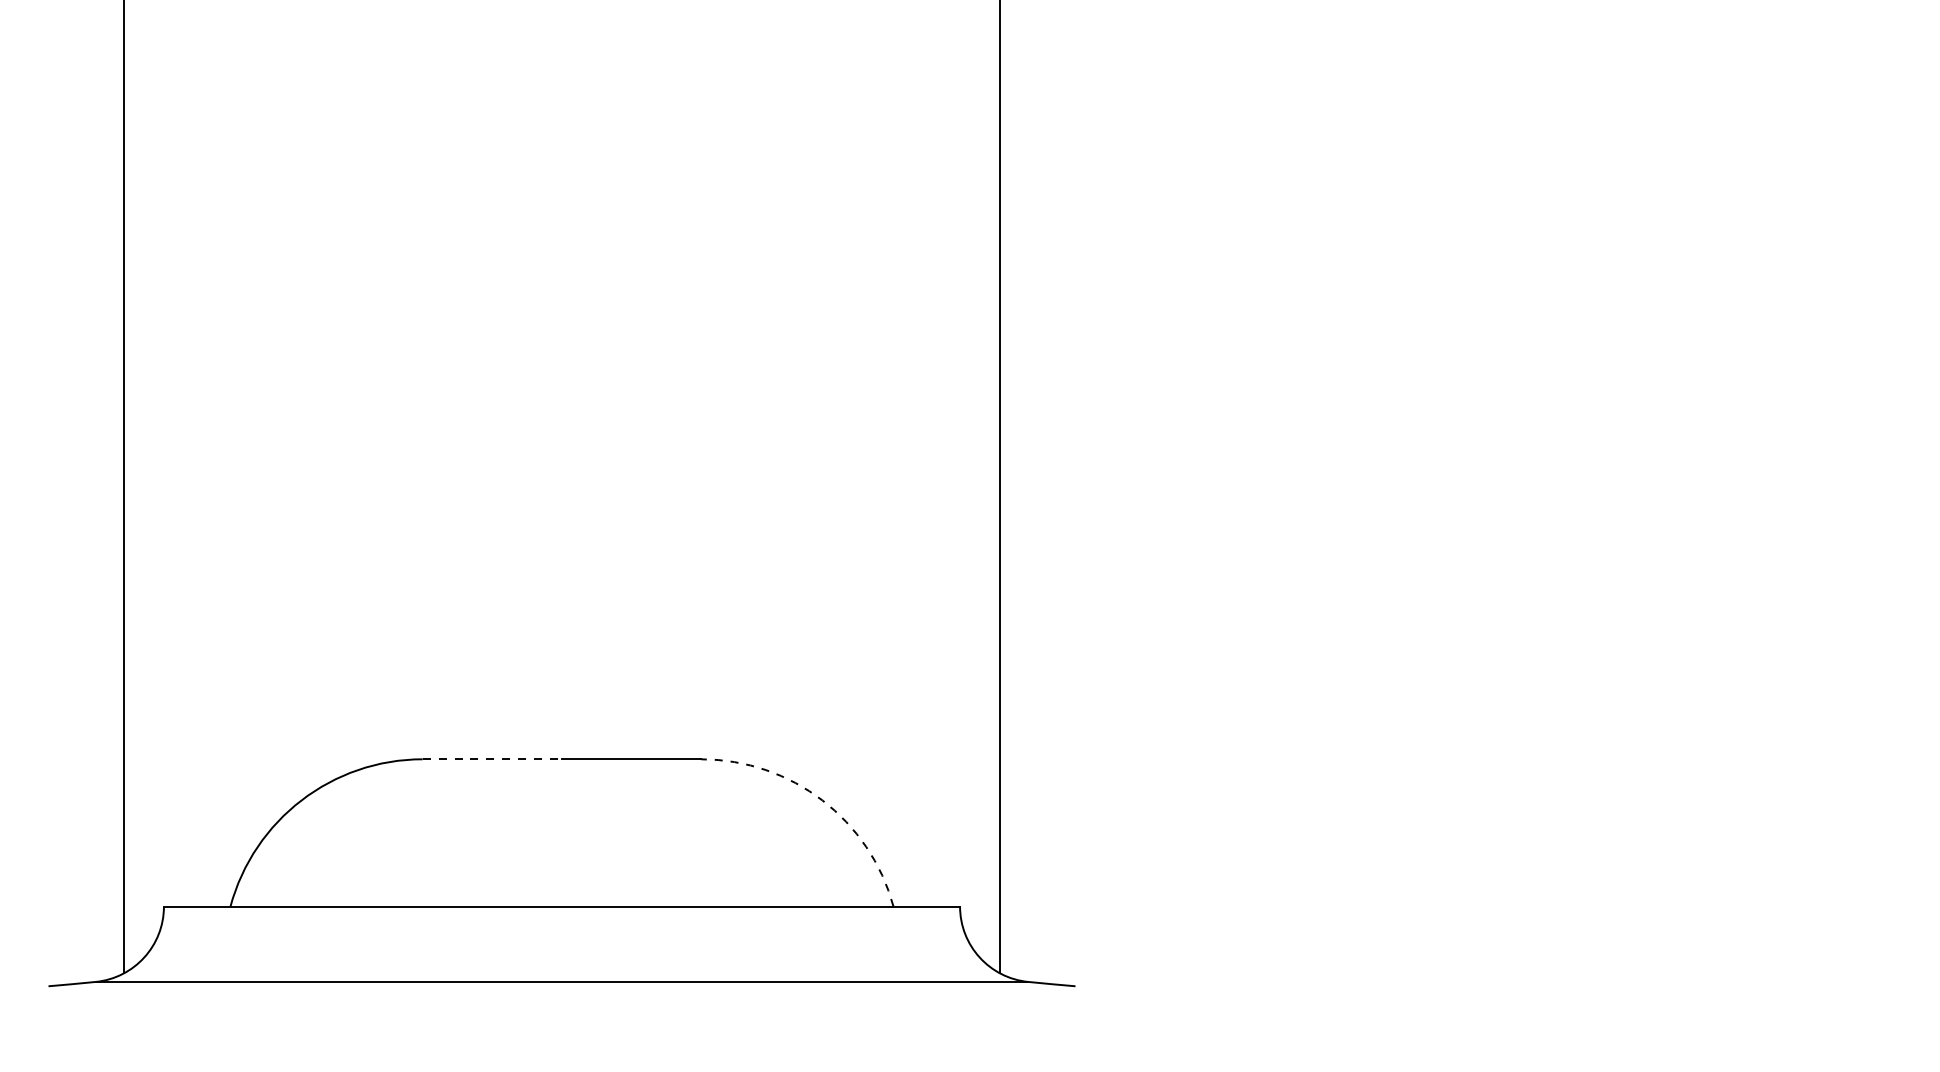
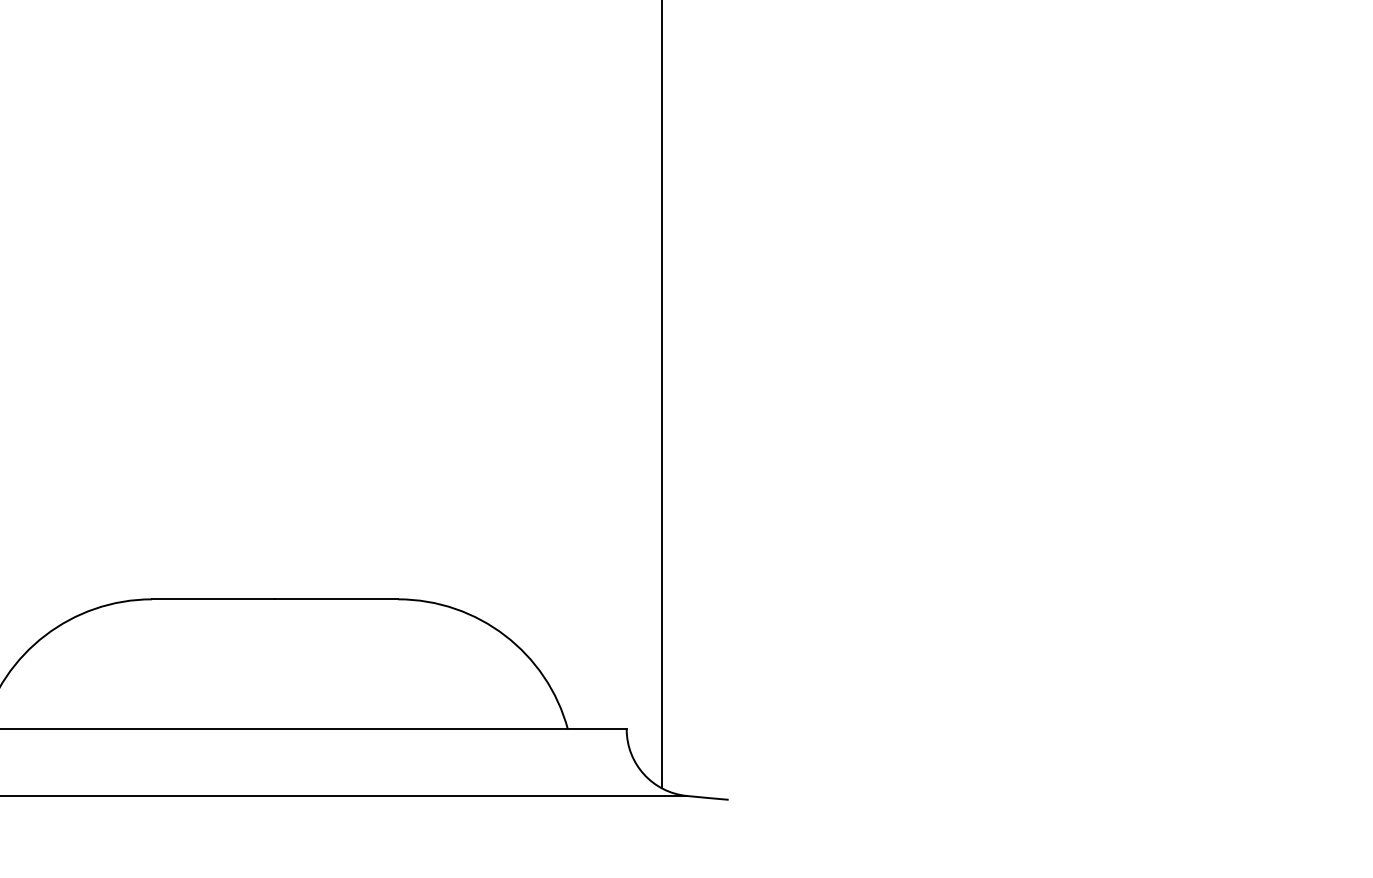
line: (492, 759) -> (213, 599), dashed -> solid
arc: (822, 800) -> (505, 635), dashed -> solid

